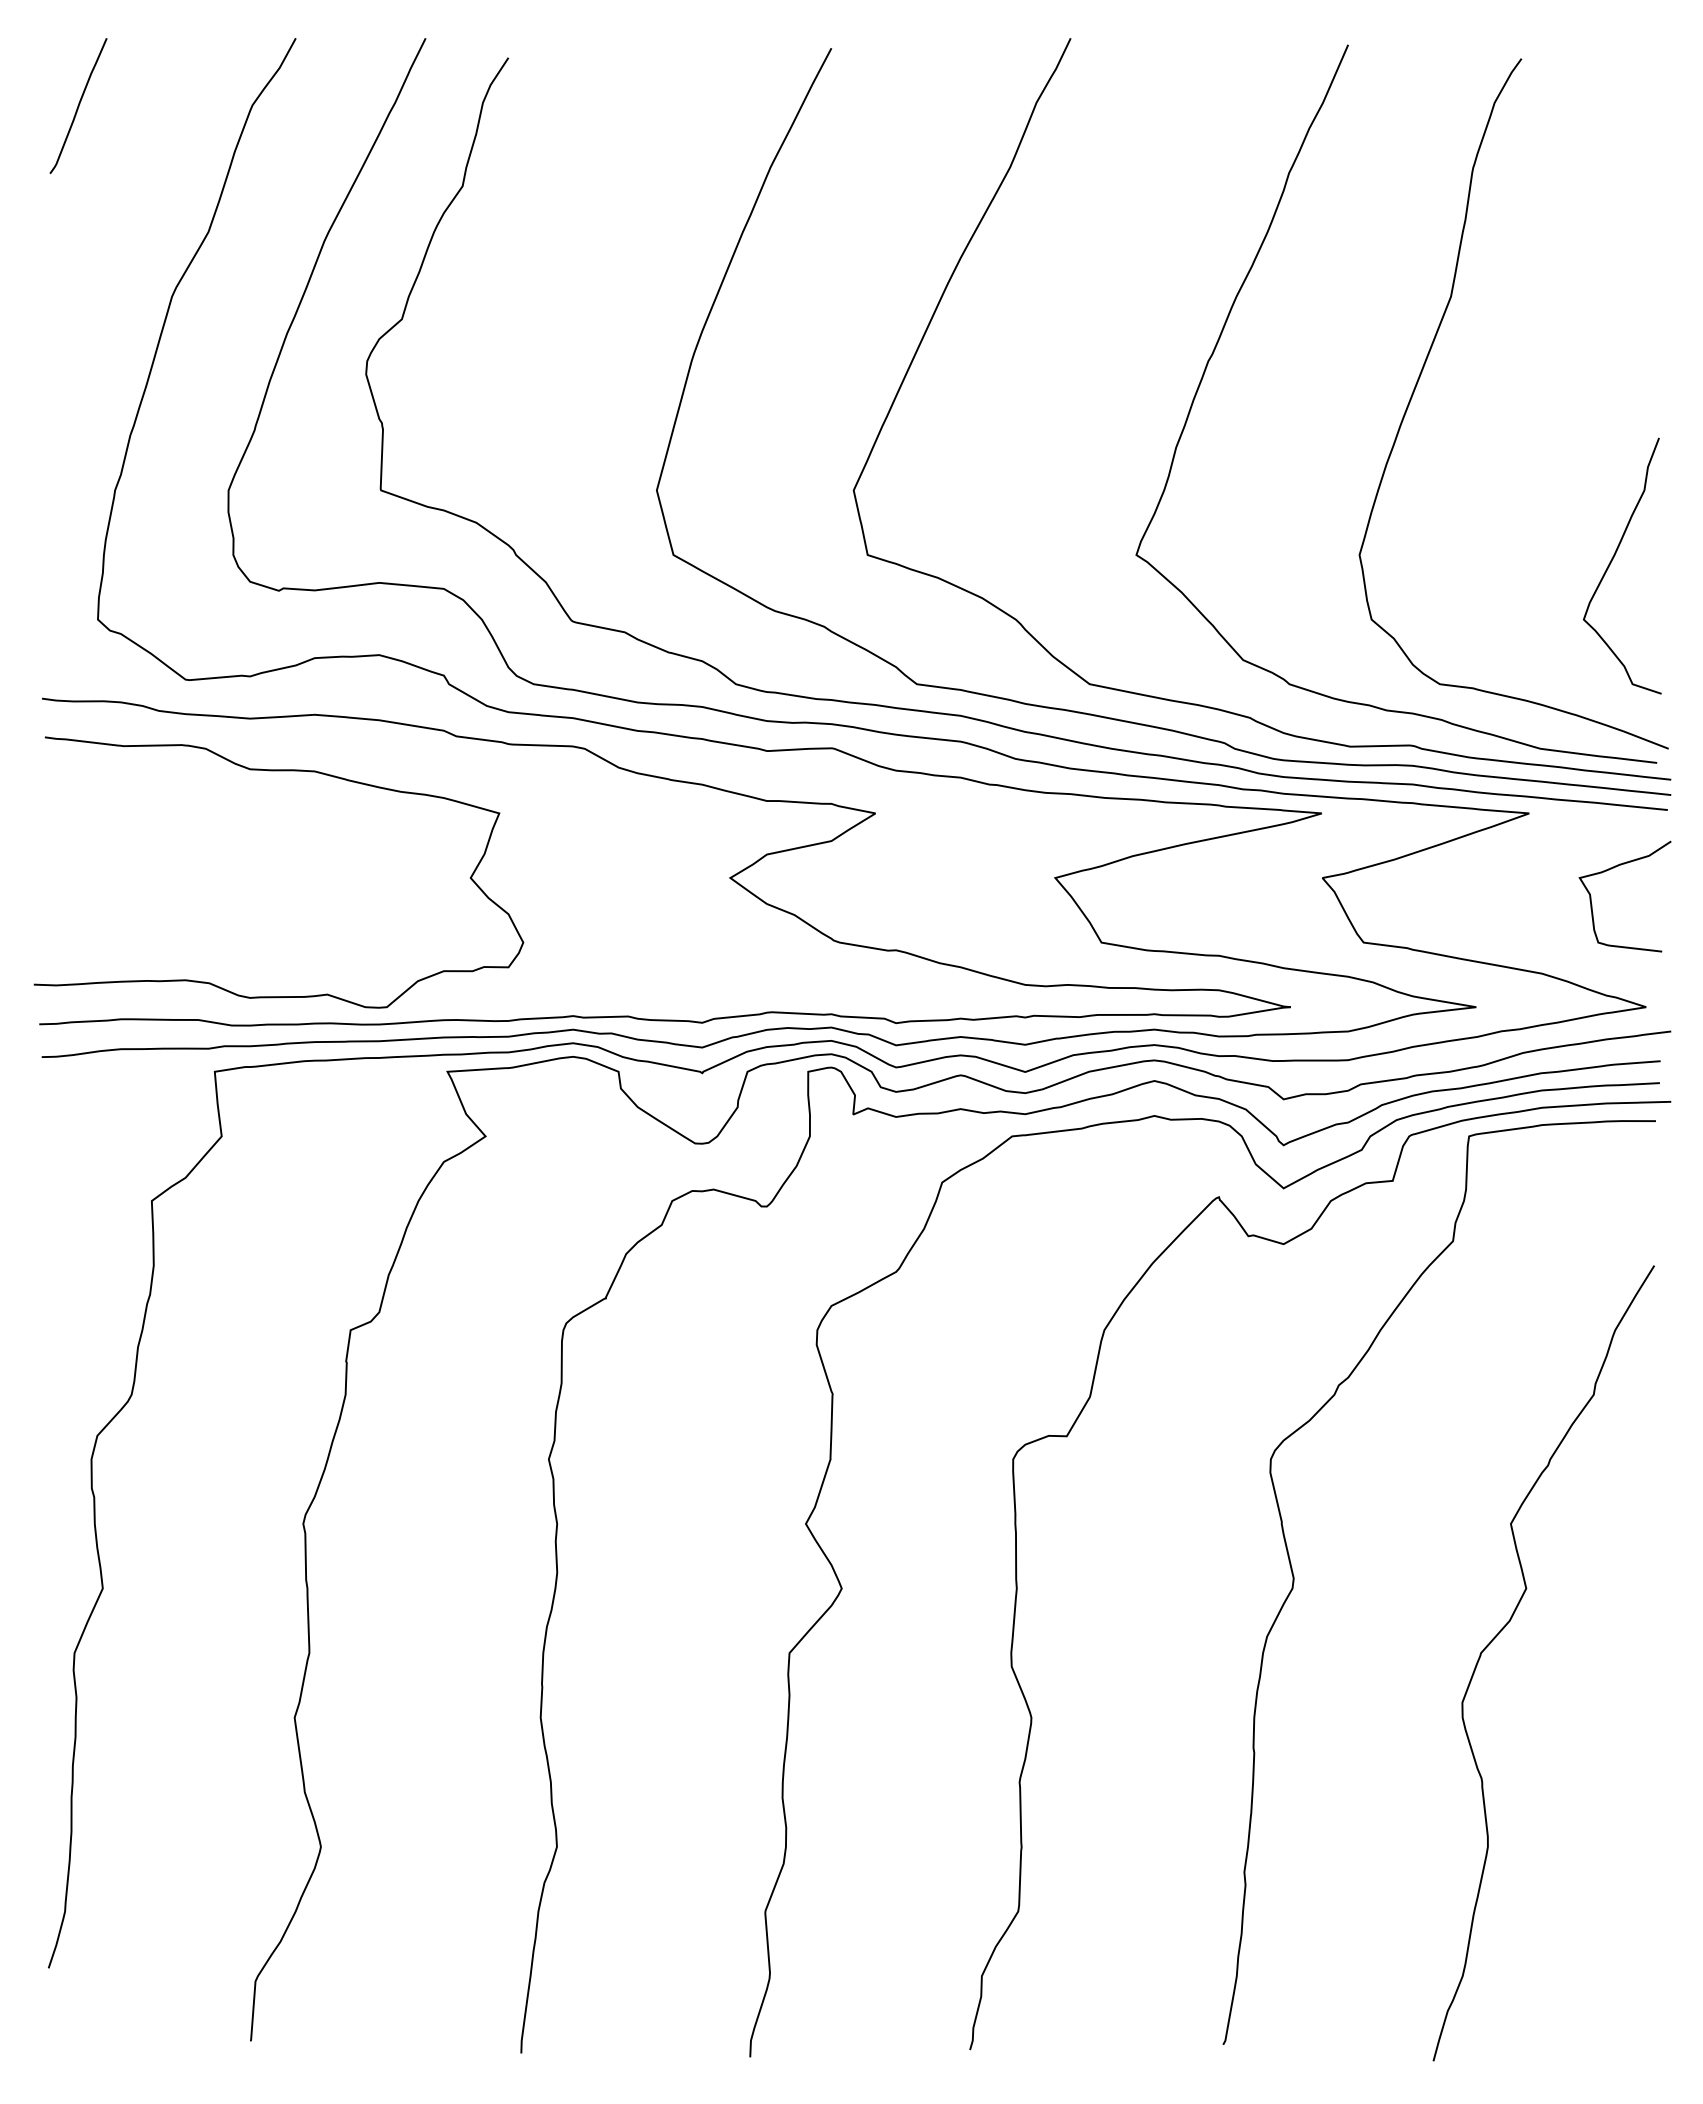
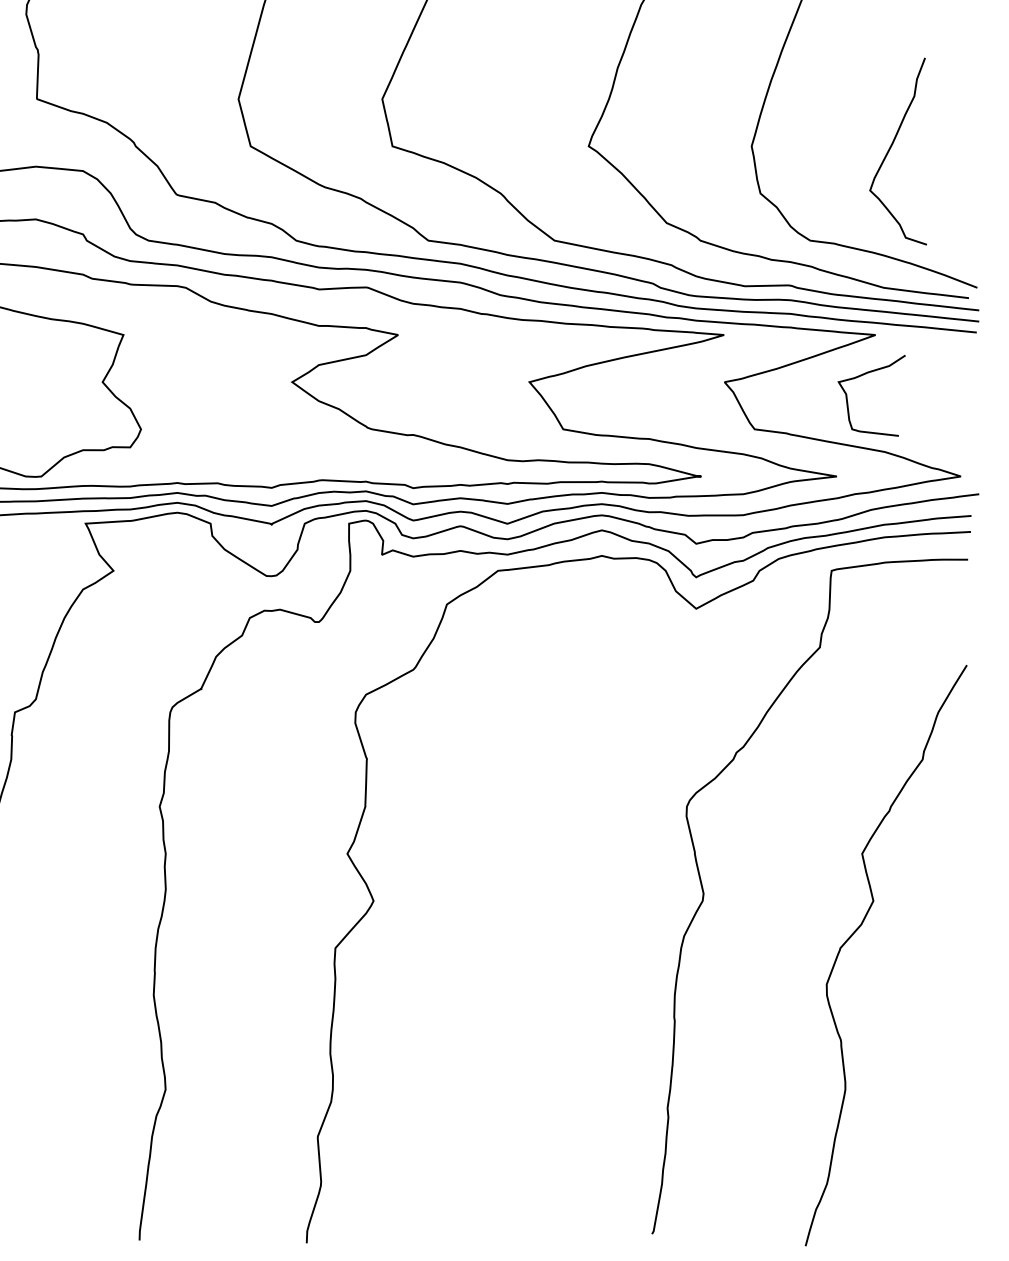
curve: (1612, 561) -> (891, 148), moved
curve: (1611, 869) -> (861, 375), moved
curve: (1073, 1427) -> (542, 783), removed

